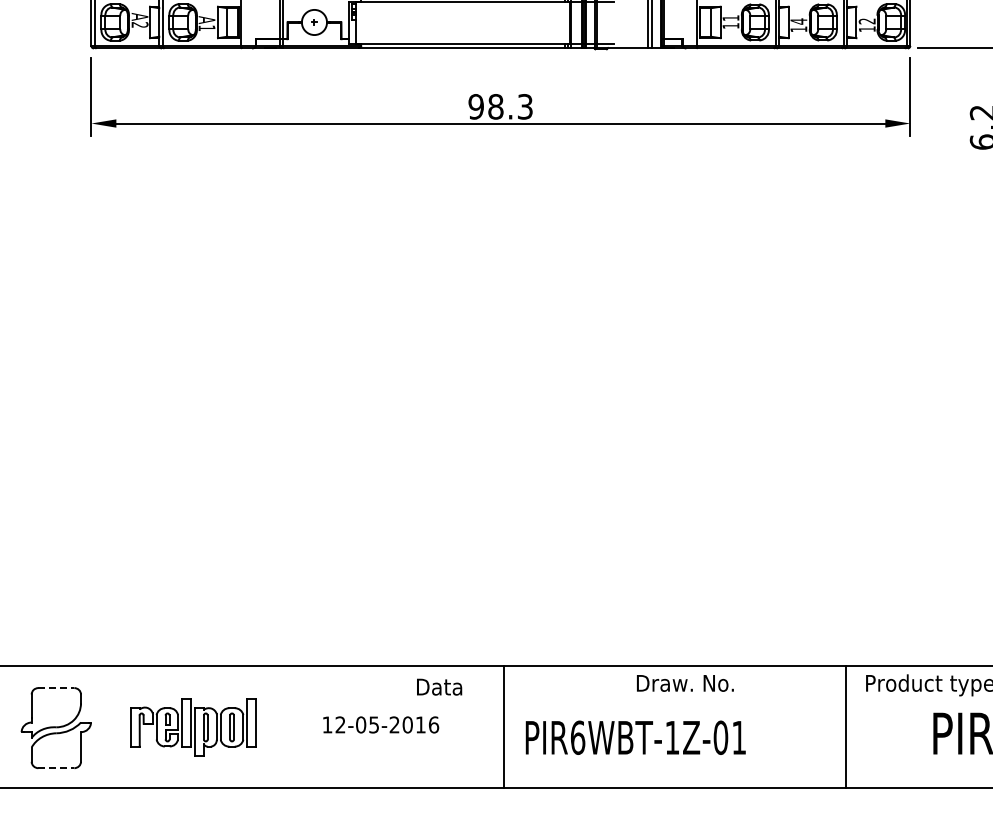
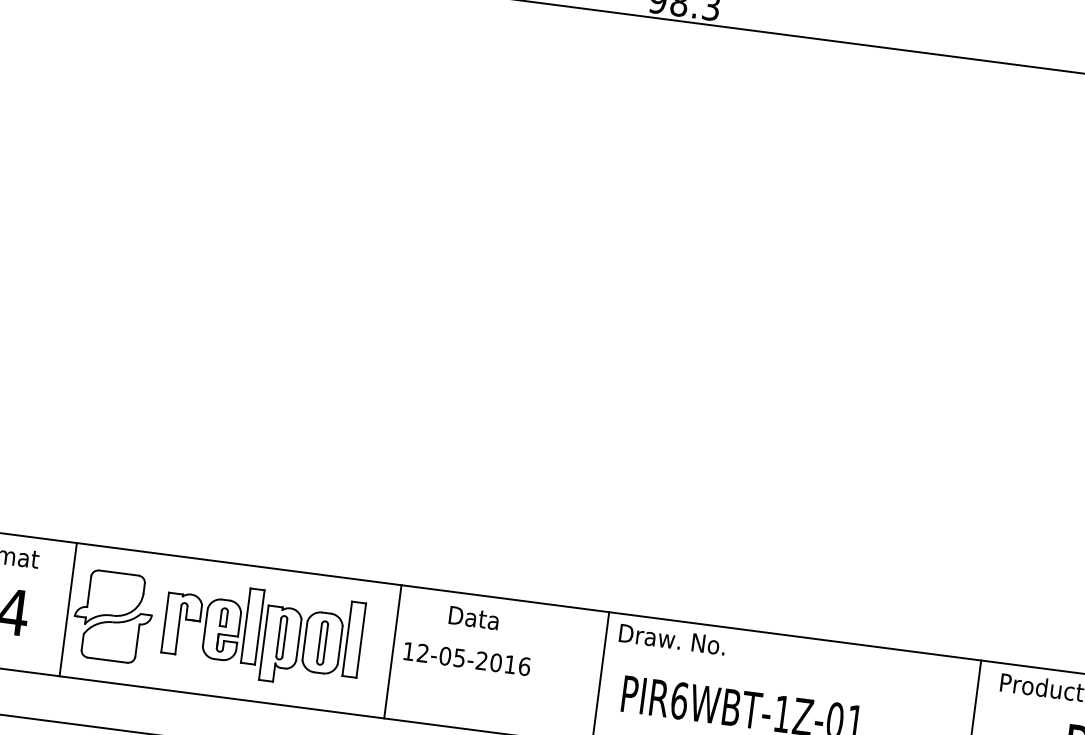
text: (685, 683) -> (672, 639), moved
text: (439, 686) -> (474, 617), moved
line: (56, 688) -> (119, 573), dashed -> solid
line: (14, 726) -> (67, 608), added
line: (313, 726) -> (393, 651), added
part: (193, 727) -> (262, 635), size x1.43
line: (56, 768) -> (107, 660), dashed -> solid

